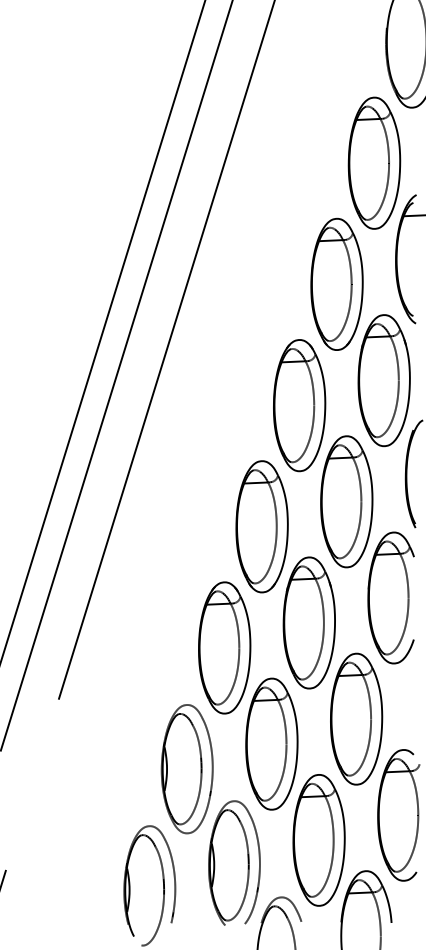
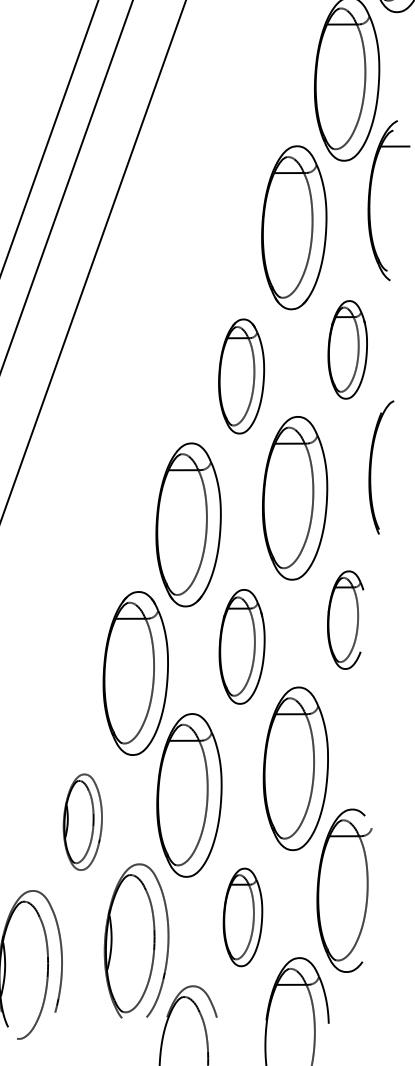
part: (383, 380) -> (346, 349), size x0.6
part: (299, 405) -> (241, 376), size x0.7
part: (390, 597) -> (344, 619), size x0.6
part: (308, 622) -> (241, 646), size x0.7
part: (186, 769) -> (82, 822), size x0.6
part: (318, 840) -> (242, 917), size x0.6

